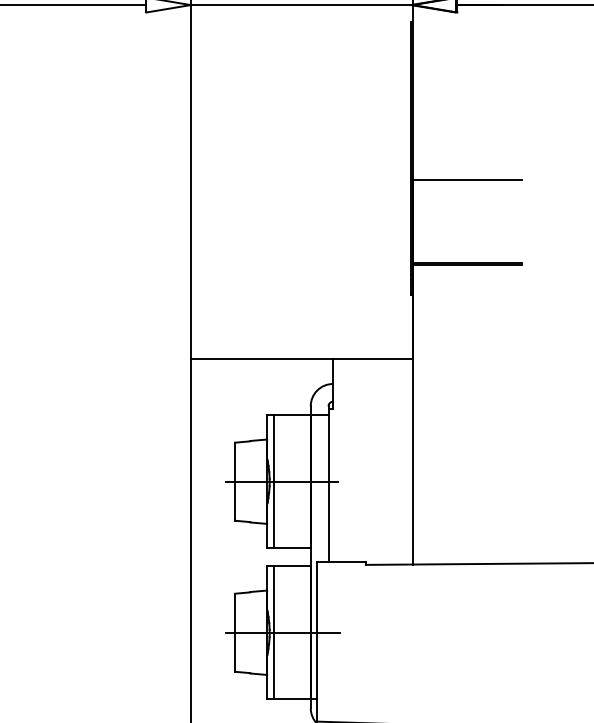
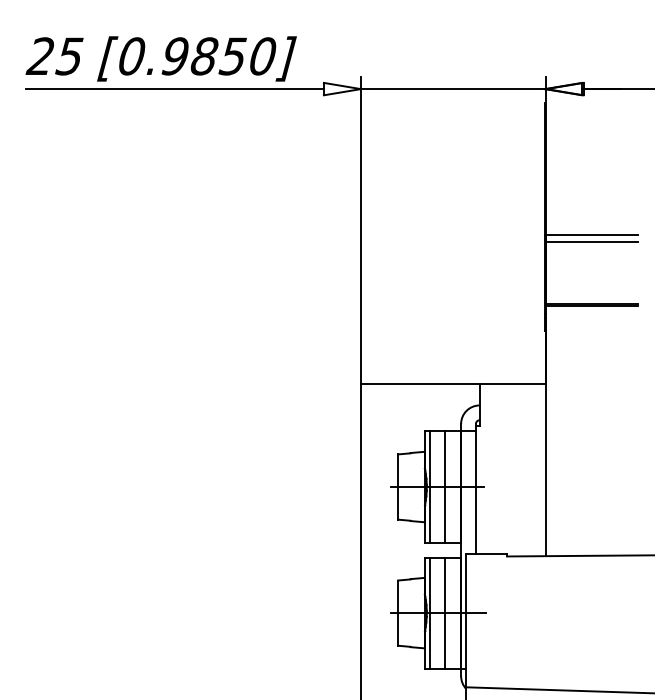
line: (466, 188) -> (591, 242), added
line: (292, 481) -> (445, 486), added
line: (292, 631) -> (445, 612), added

